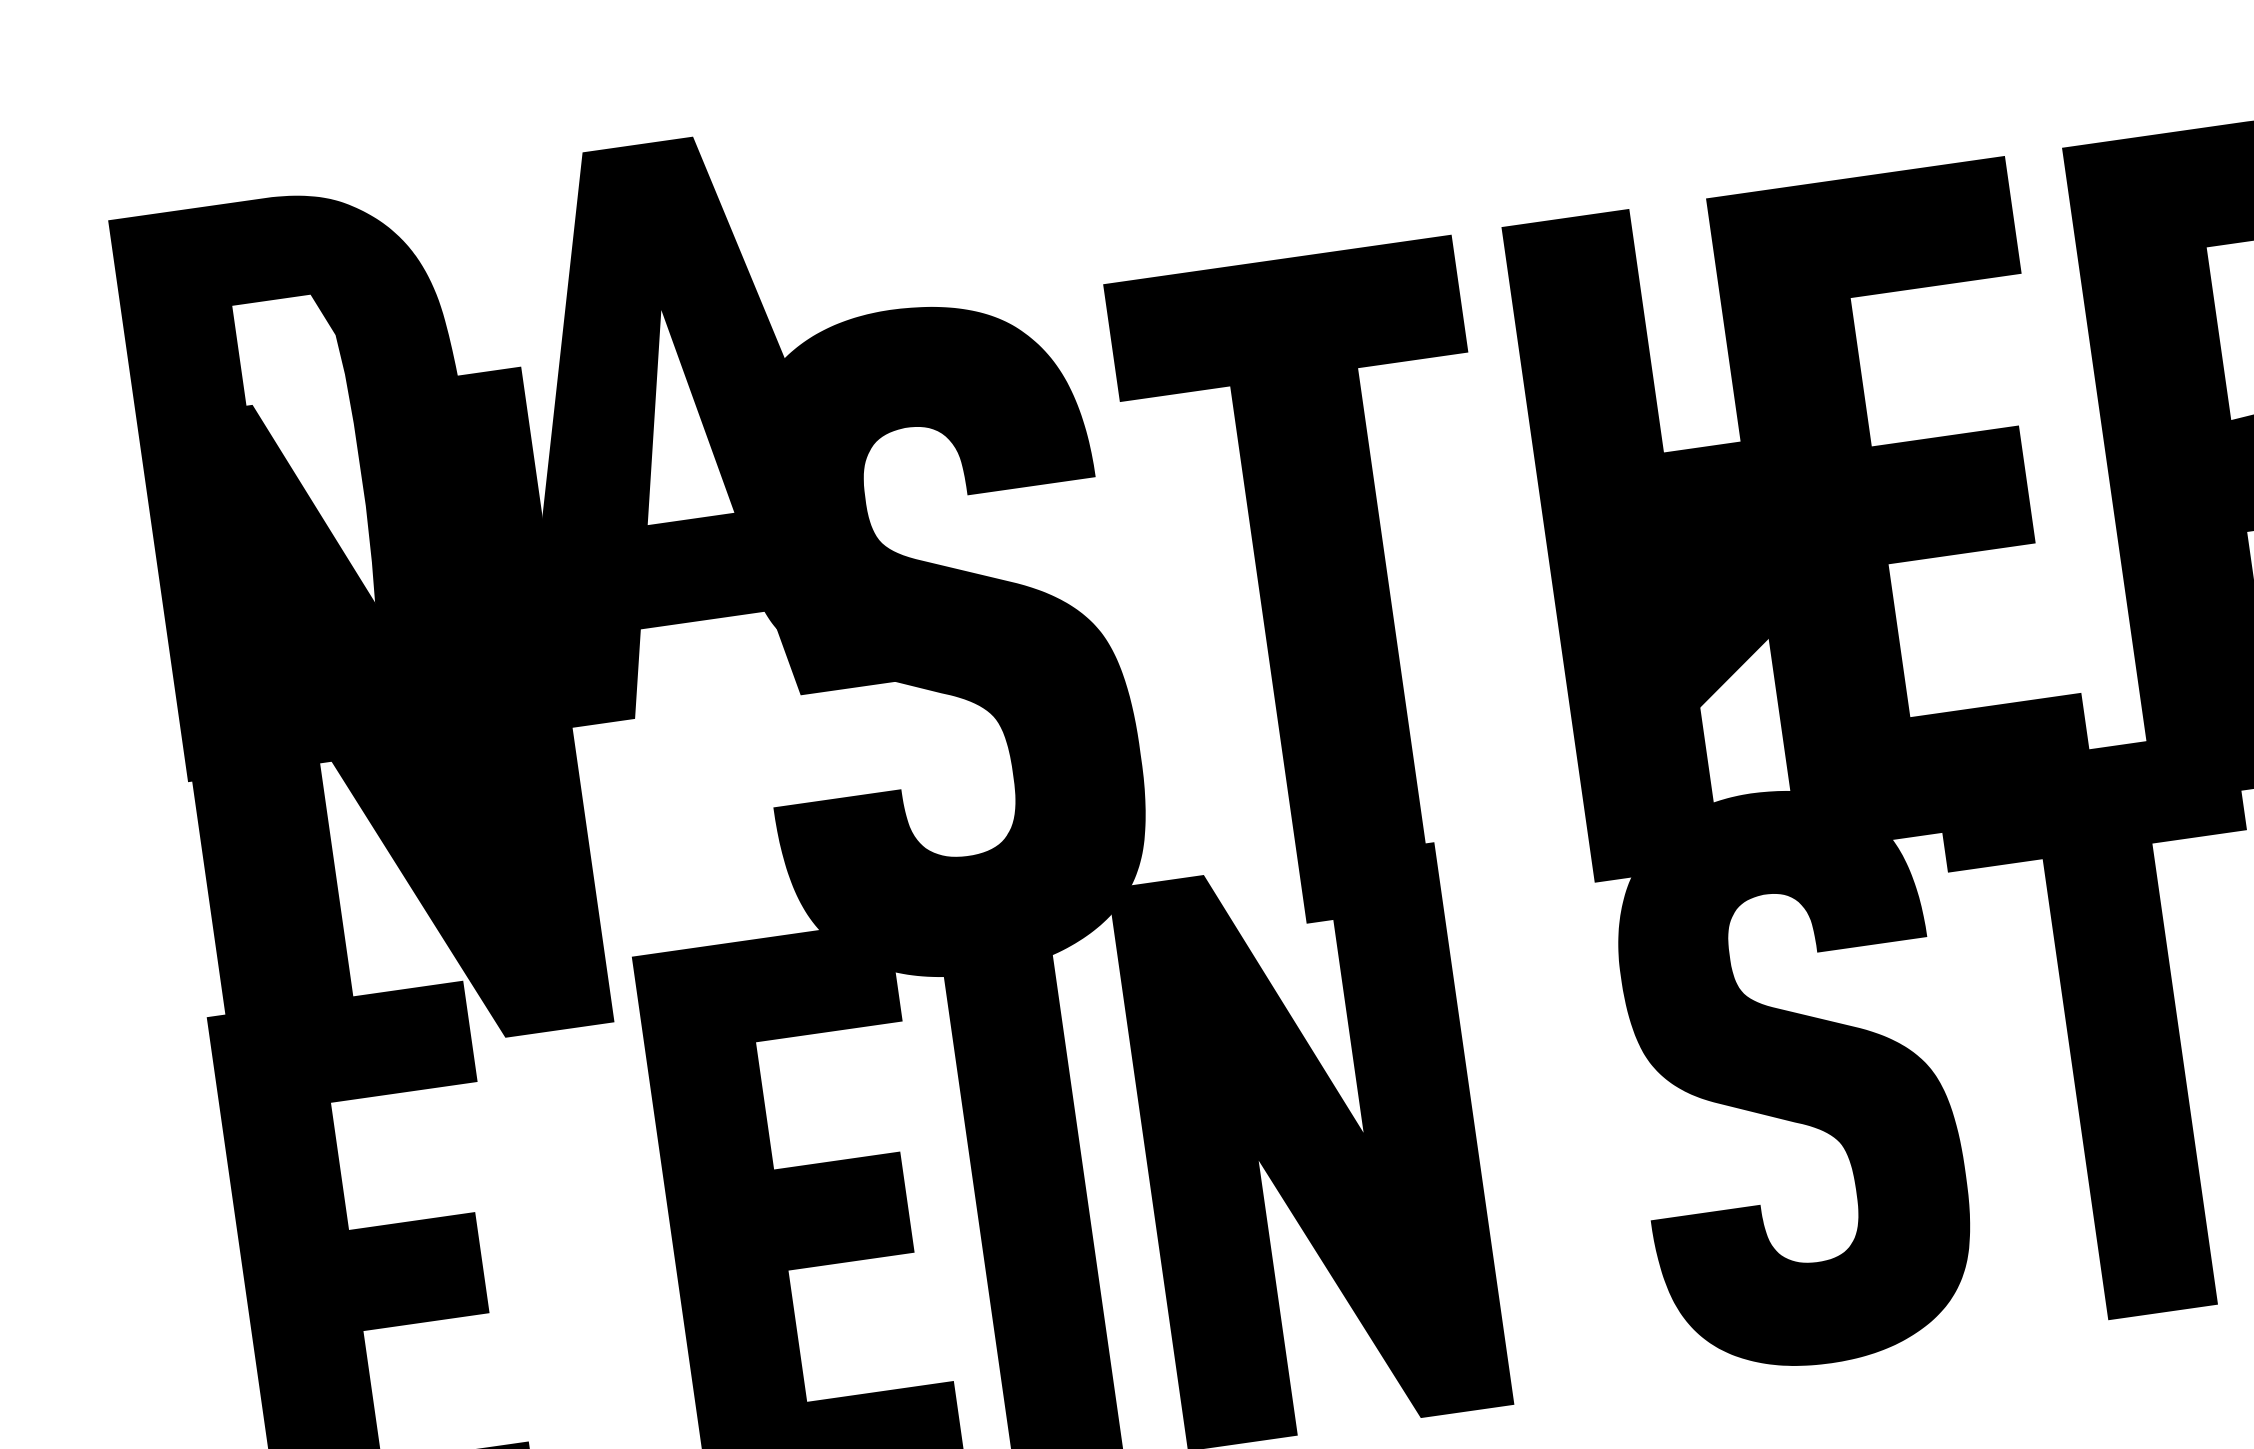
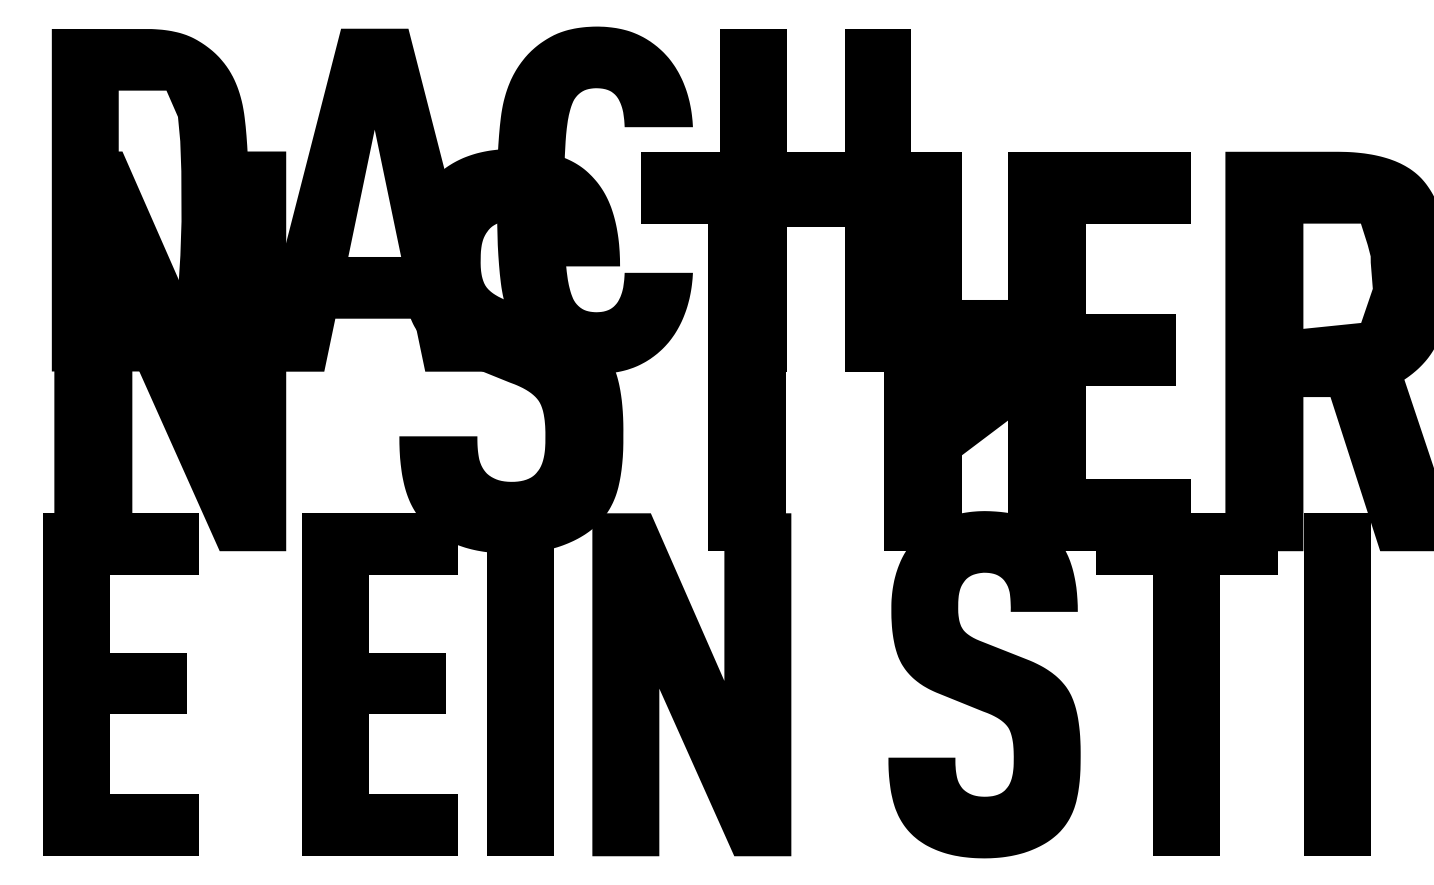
fill: (1400, 321) -> (815, 199), added
fill: (1038, 373) -> (594, 199), added

